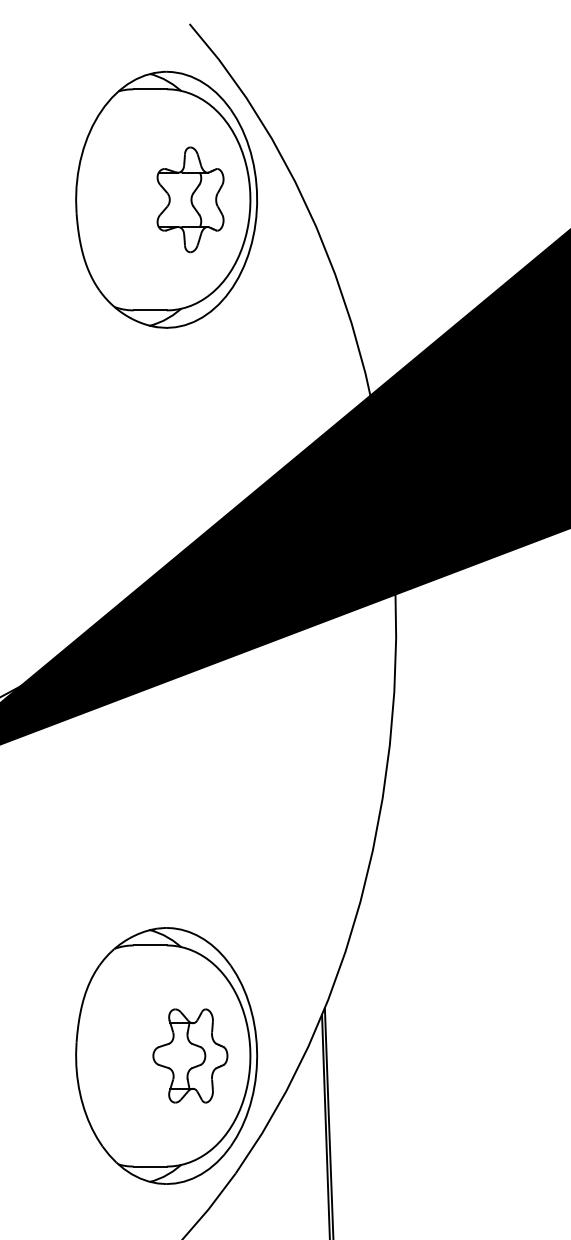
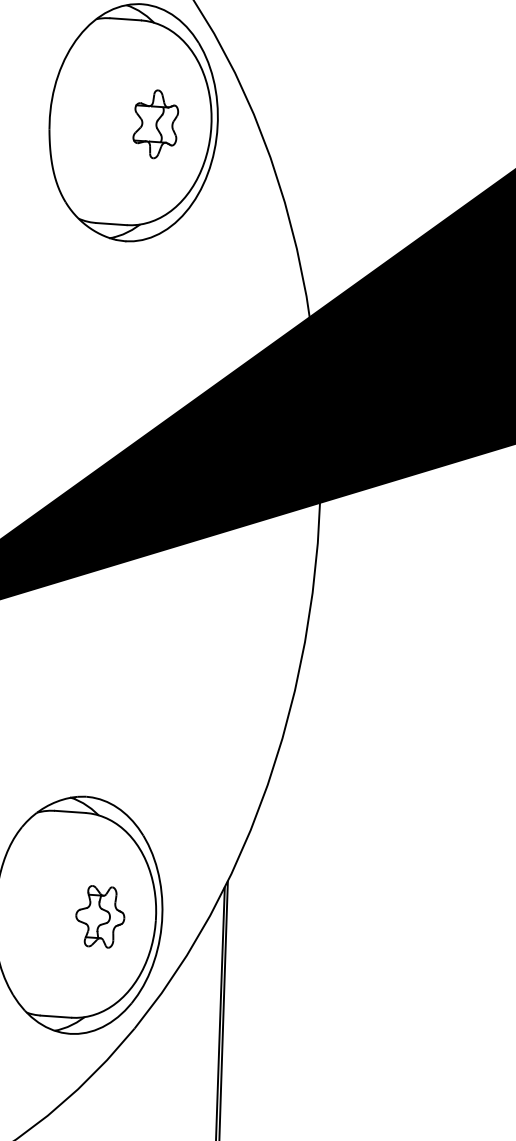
part: (190, 199) -> (155, 123), size x0.7
part: (190, 1055) -> (100, 916), size x0.7

